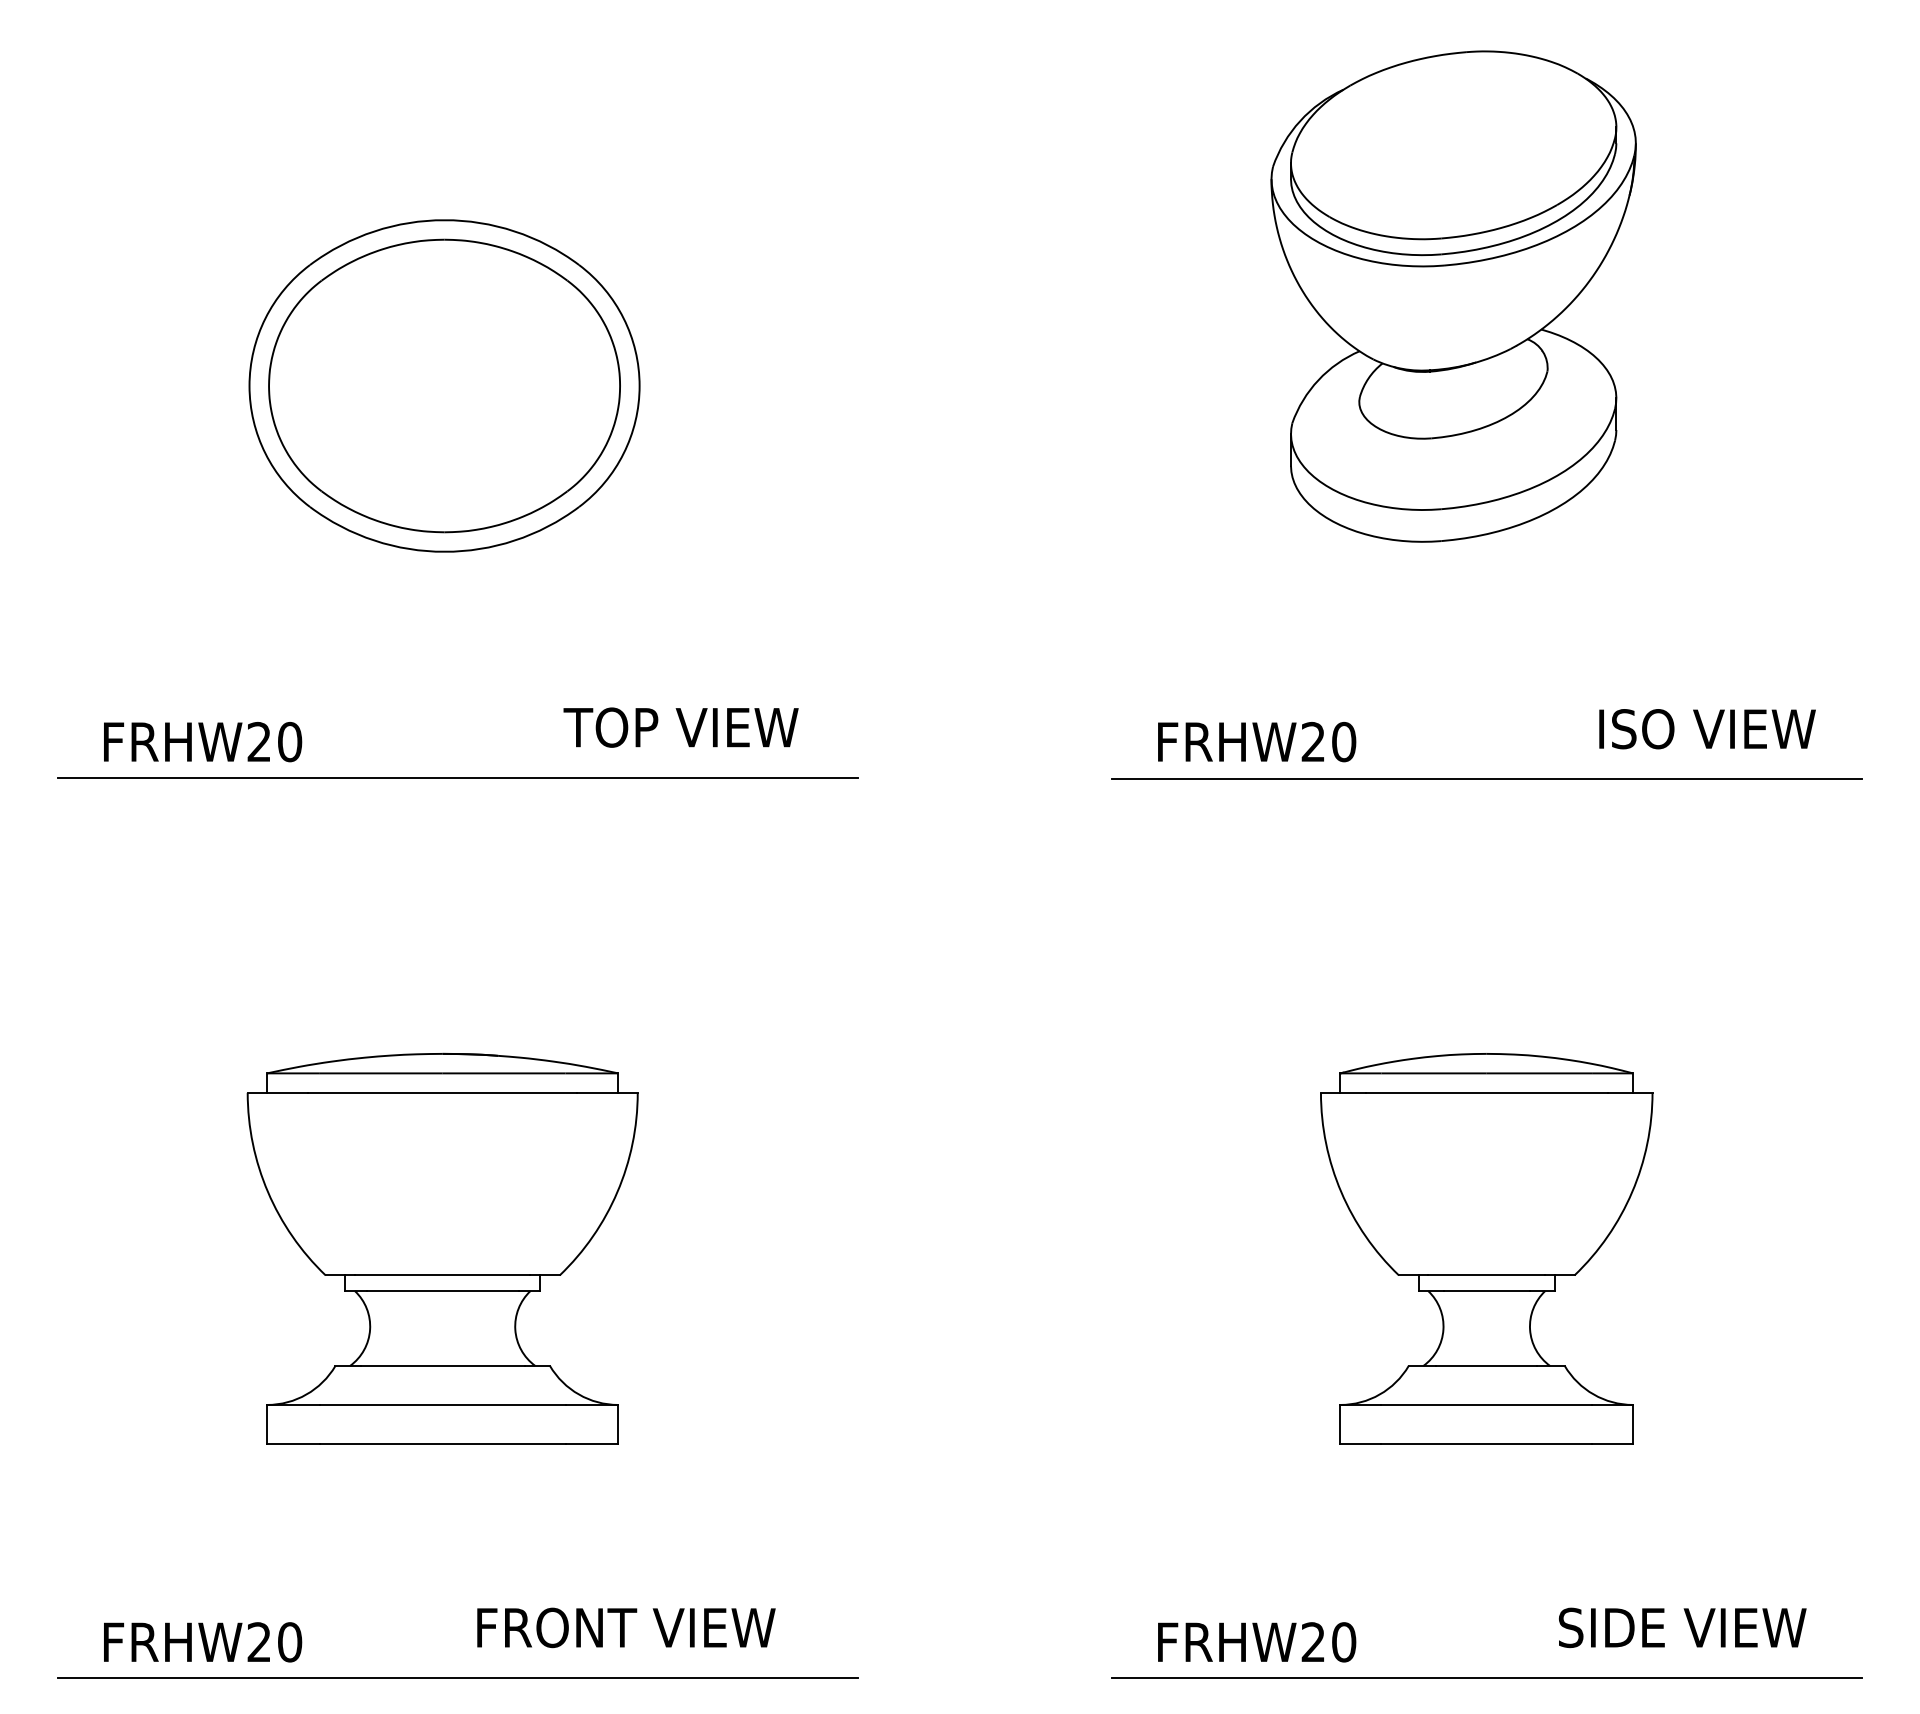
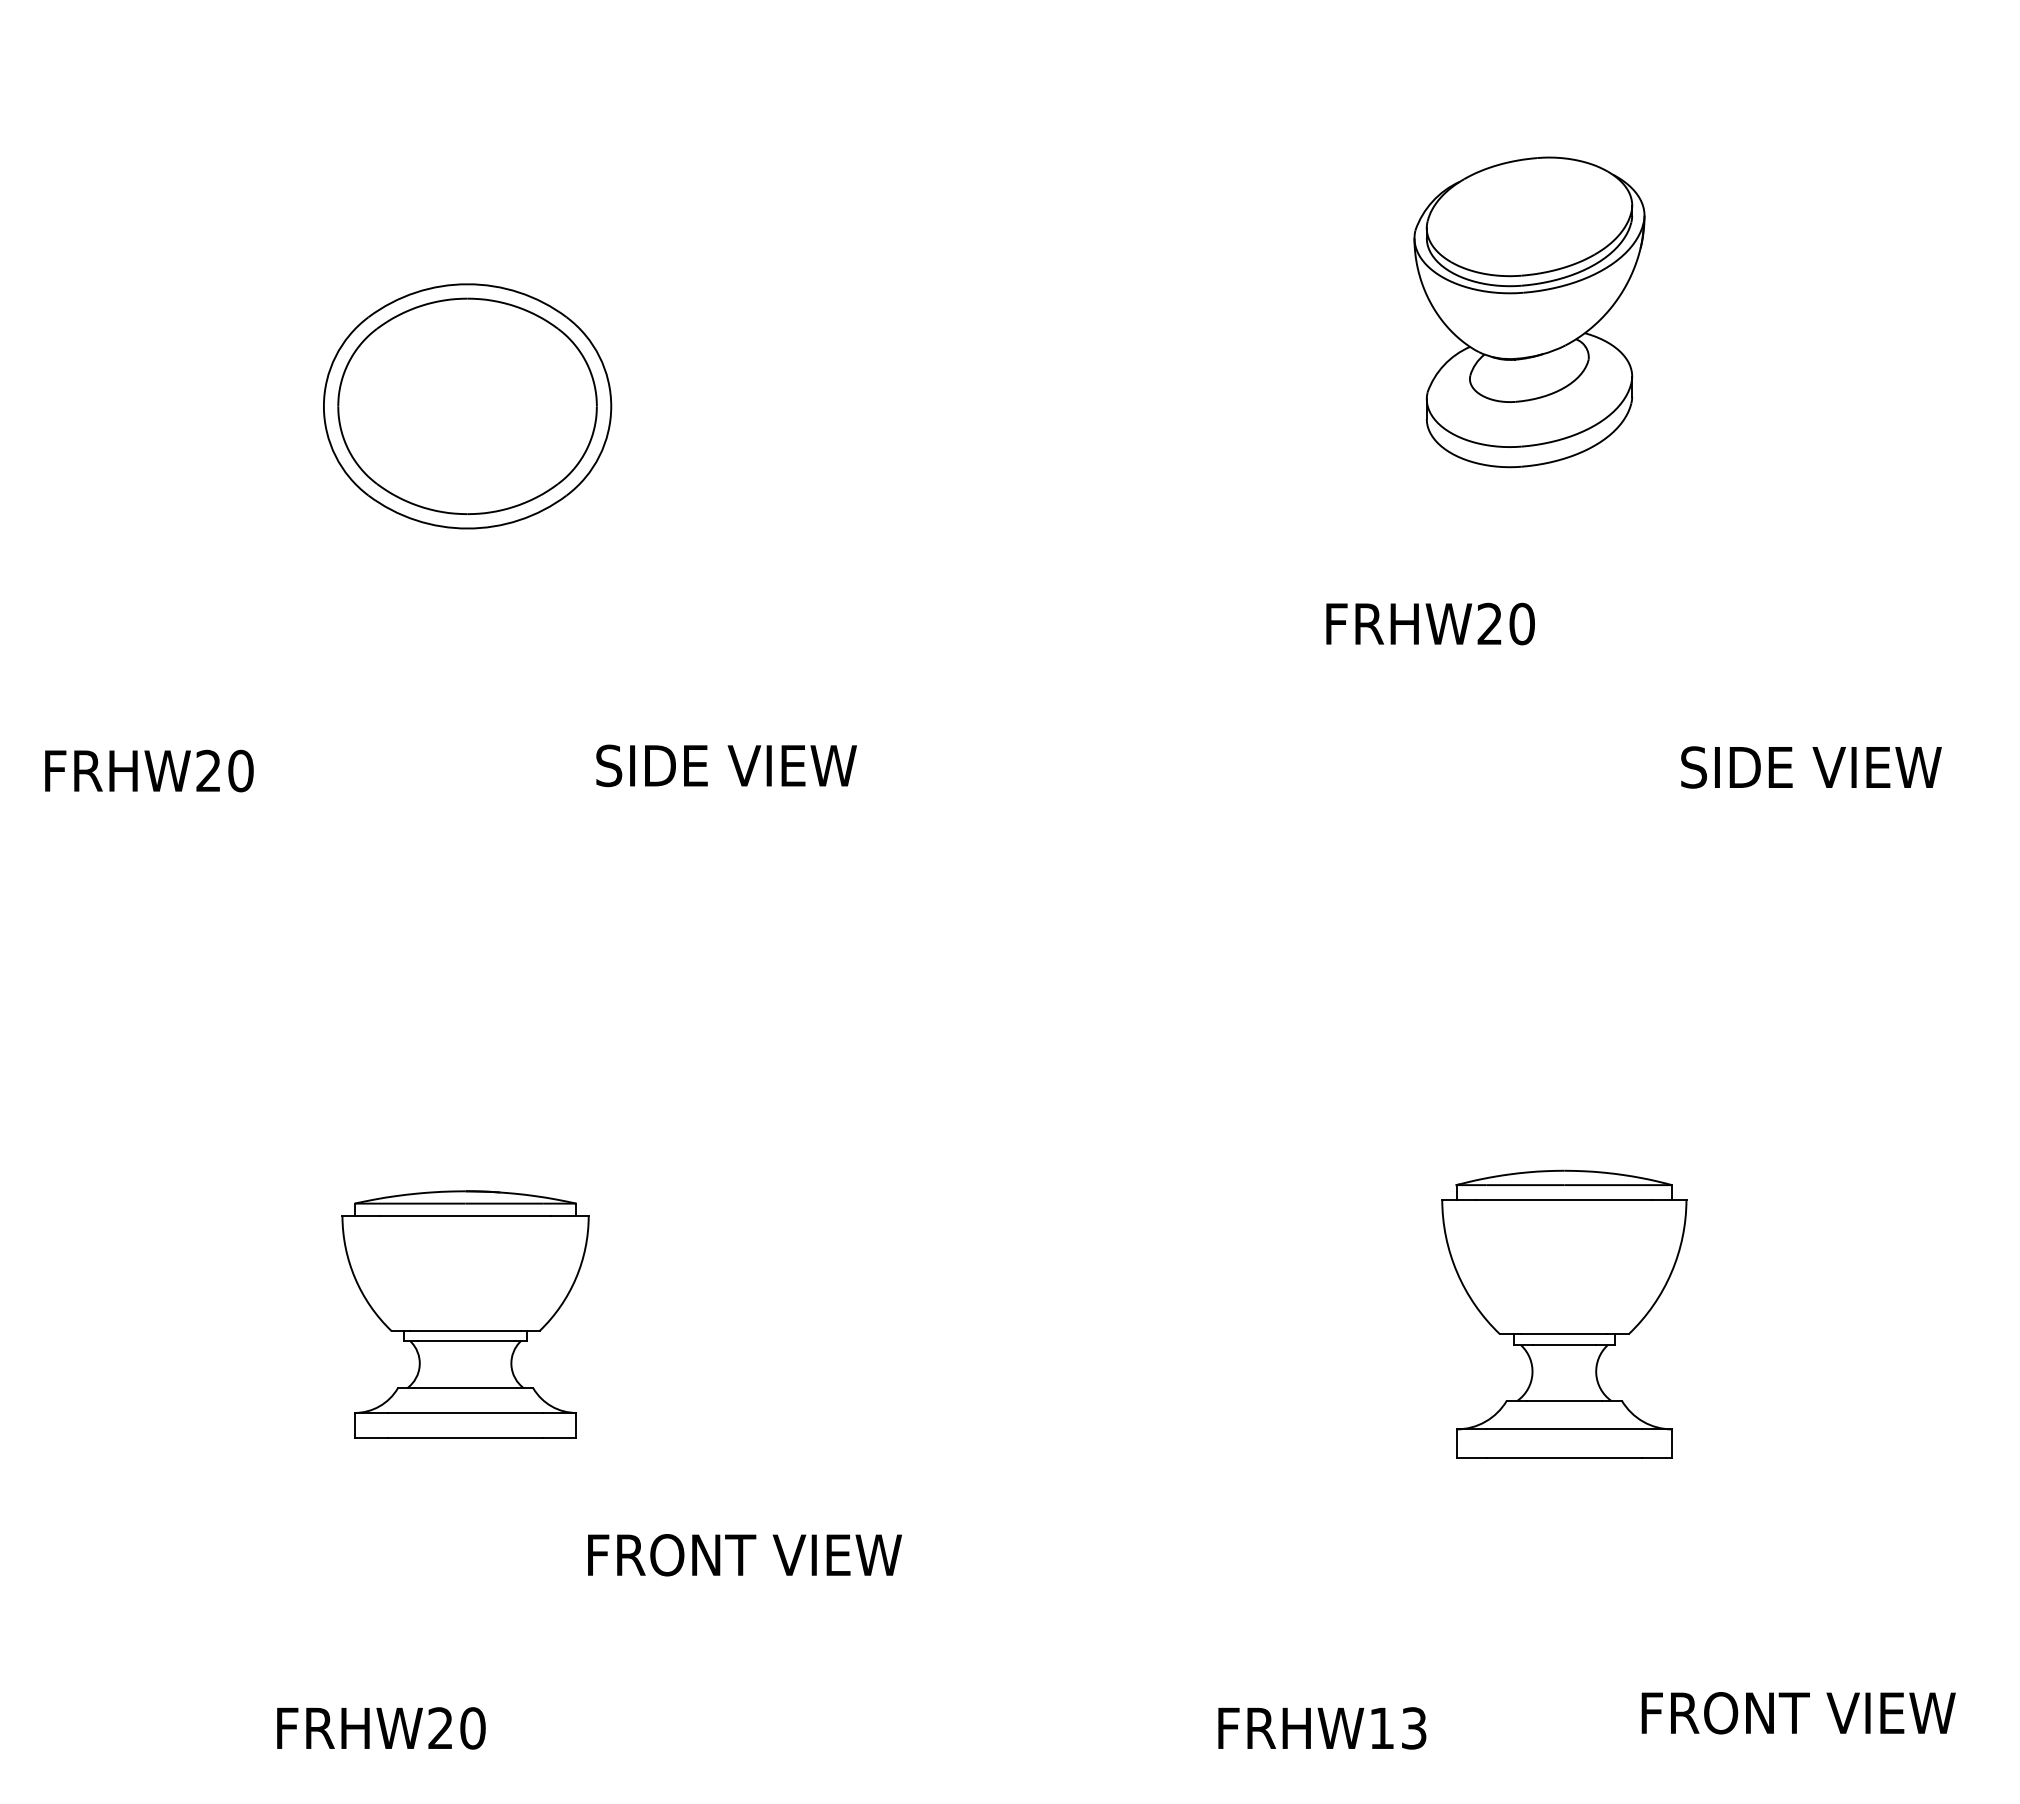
part: (1453, 296) -> (1529, 312), size x0.6
part: (444, 386) -> (467, 406), size x0.7
text: (688, 727) -> (724, 765), TOP VIEW -> SIDE VIEW
text: (1721, 729) -> (1811, 767), ISO VIEW -> SIDE VIEW
text: (203, 741) -> (149, 770), moved
text: (1256, 741) -> (1430, 623), moved
line: (457, 777) -> (481, 818), removed
line: (1486, 778) -> (1564, 819), removed
part: (442, 1248) -> (465, 1314), size x0.6
part: (1486, 1248) -> (1564, 1314), size x0.7
text: (625, 1628) -> (744, 1555), moved
text: (1708, 1628) -> (1797, 1713), SIDE VIEW -> FRONT VIEW
text: (203, 1642) -> (381, 1728), moved
text: (1328, 1642) -> (1397, 1728), FRHW20 -> FRHW13
line: (457, 1677) -> (481, 1765), removed
line: (1486, 1677) -> (1564, 1765), removed

